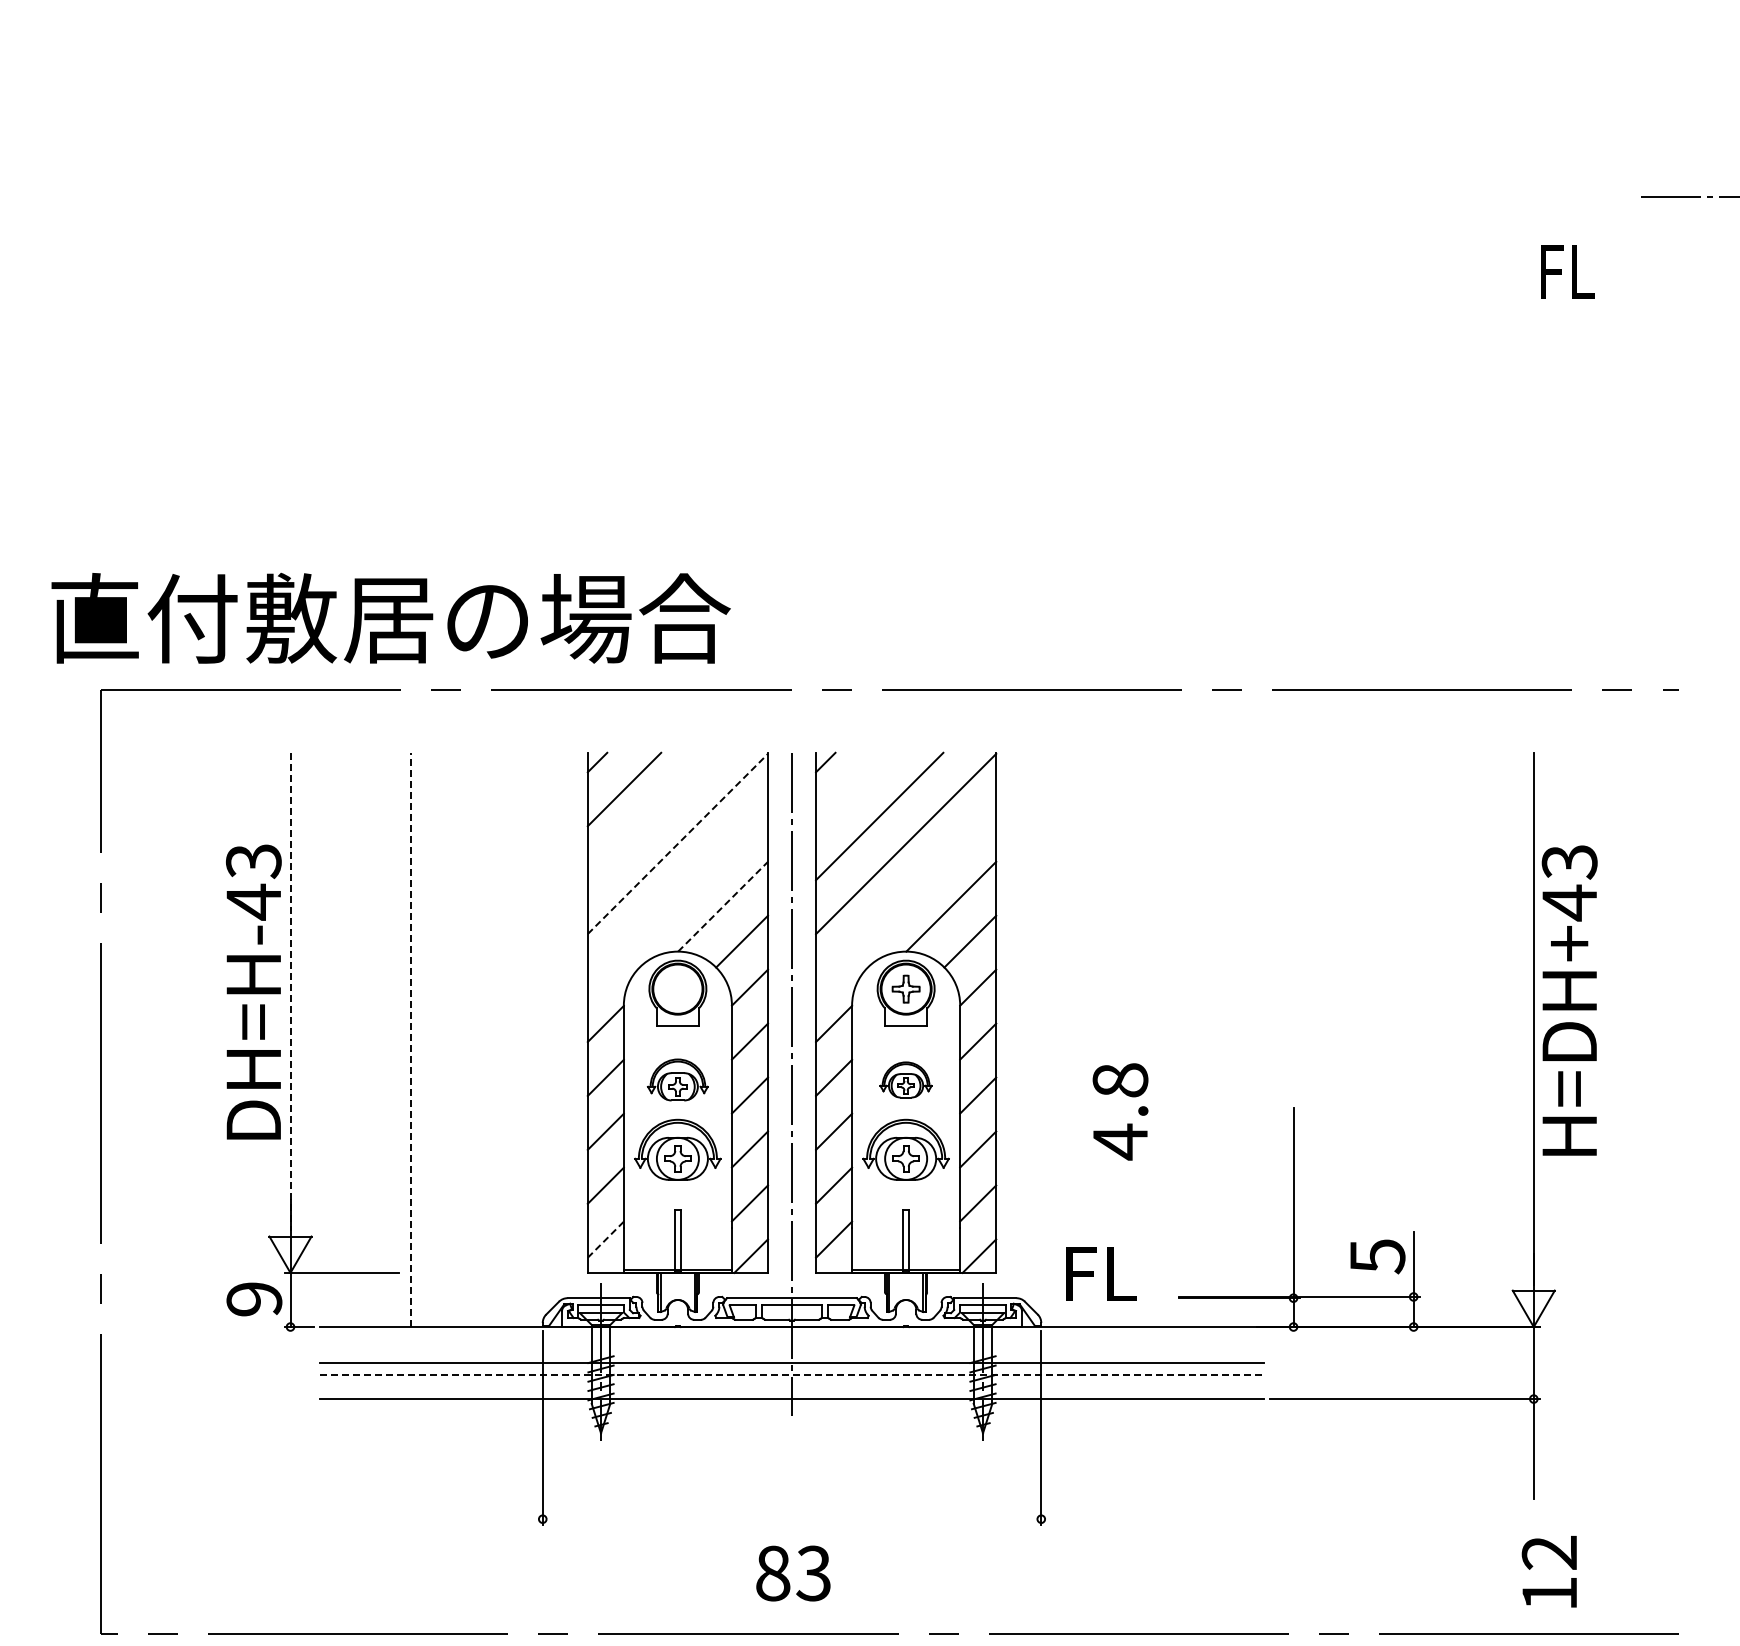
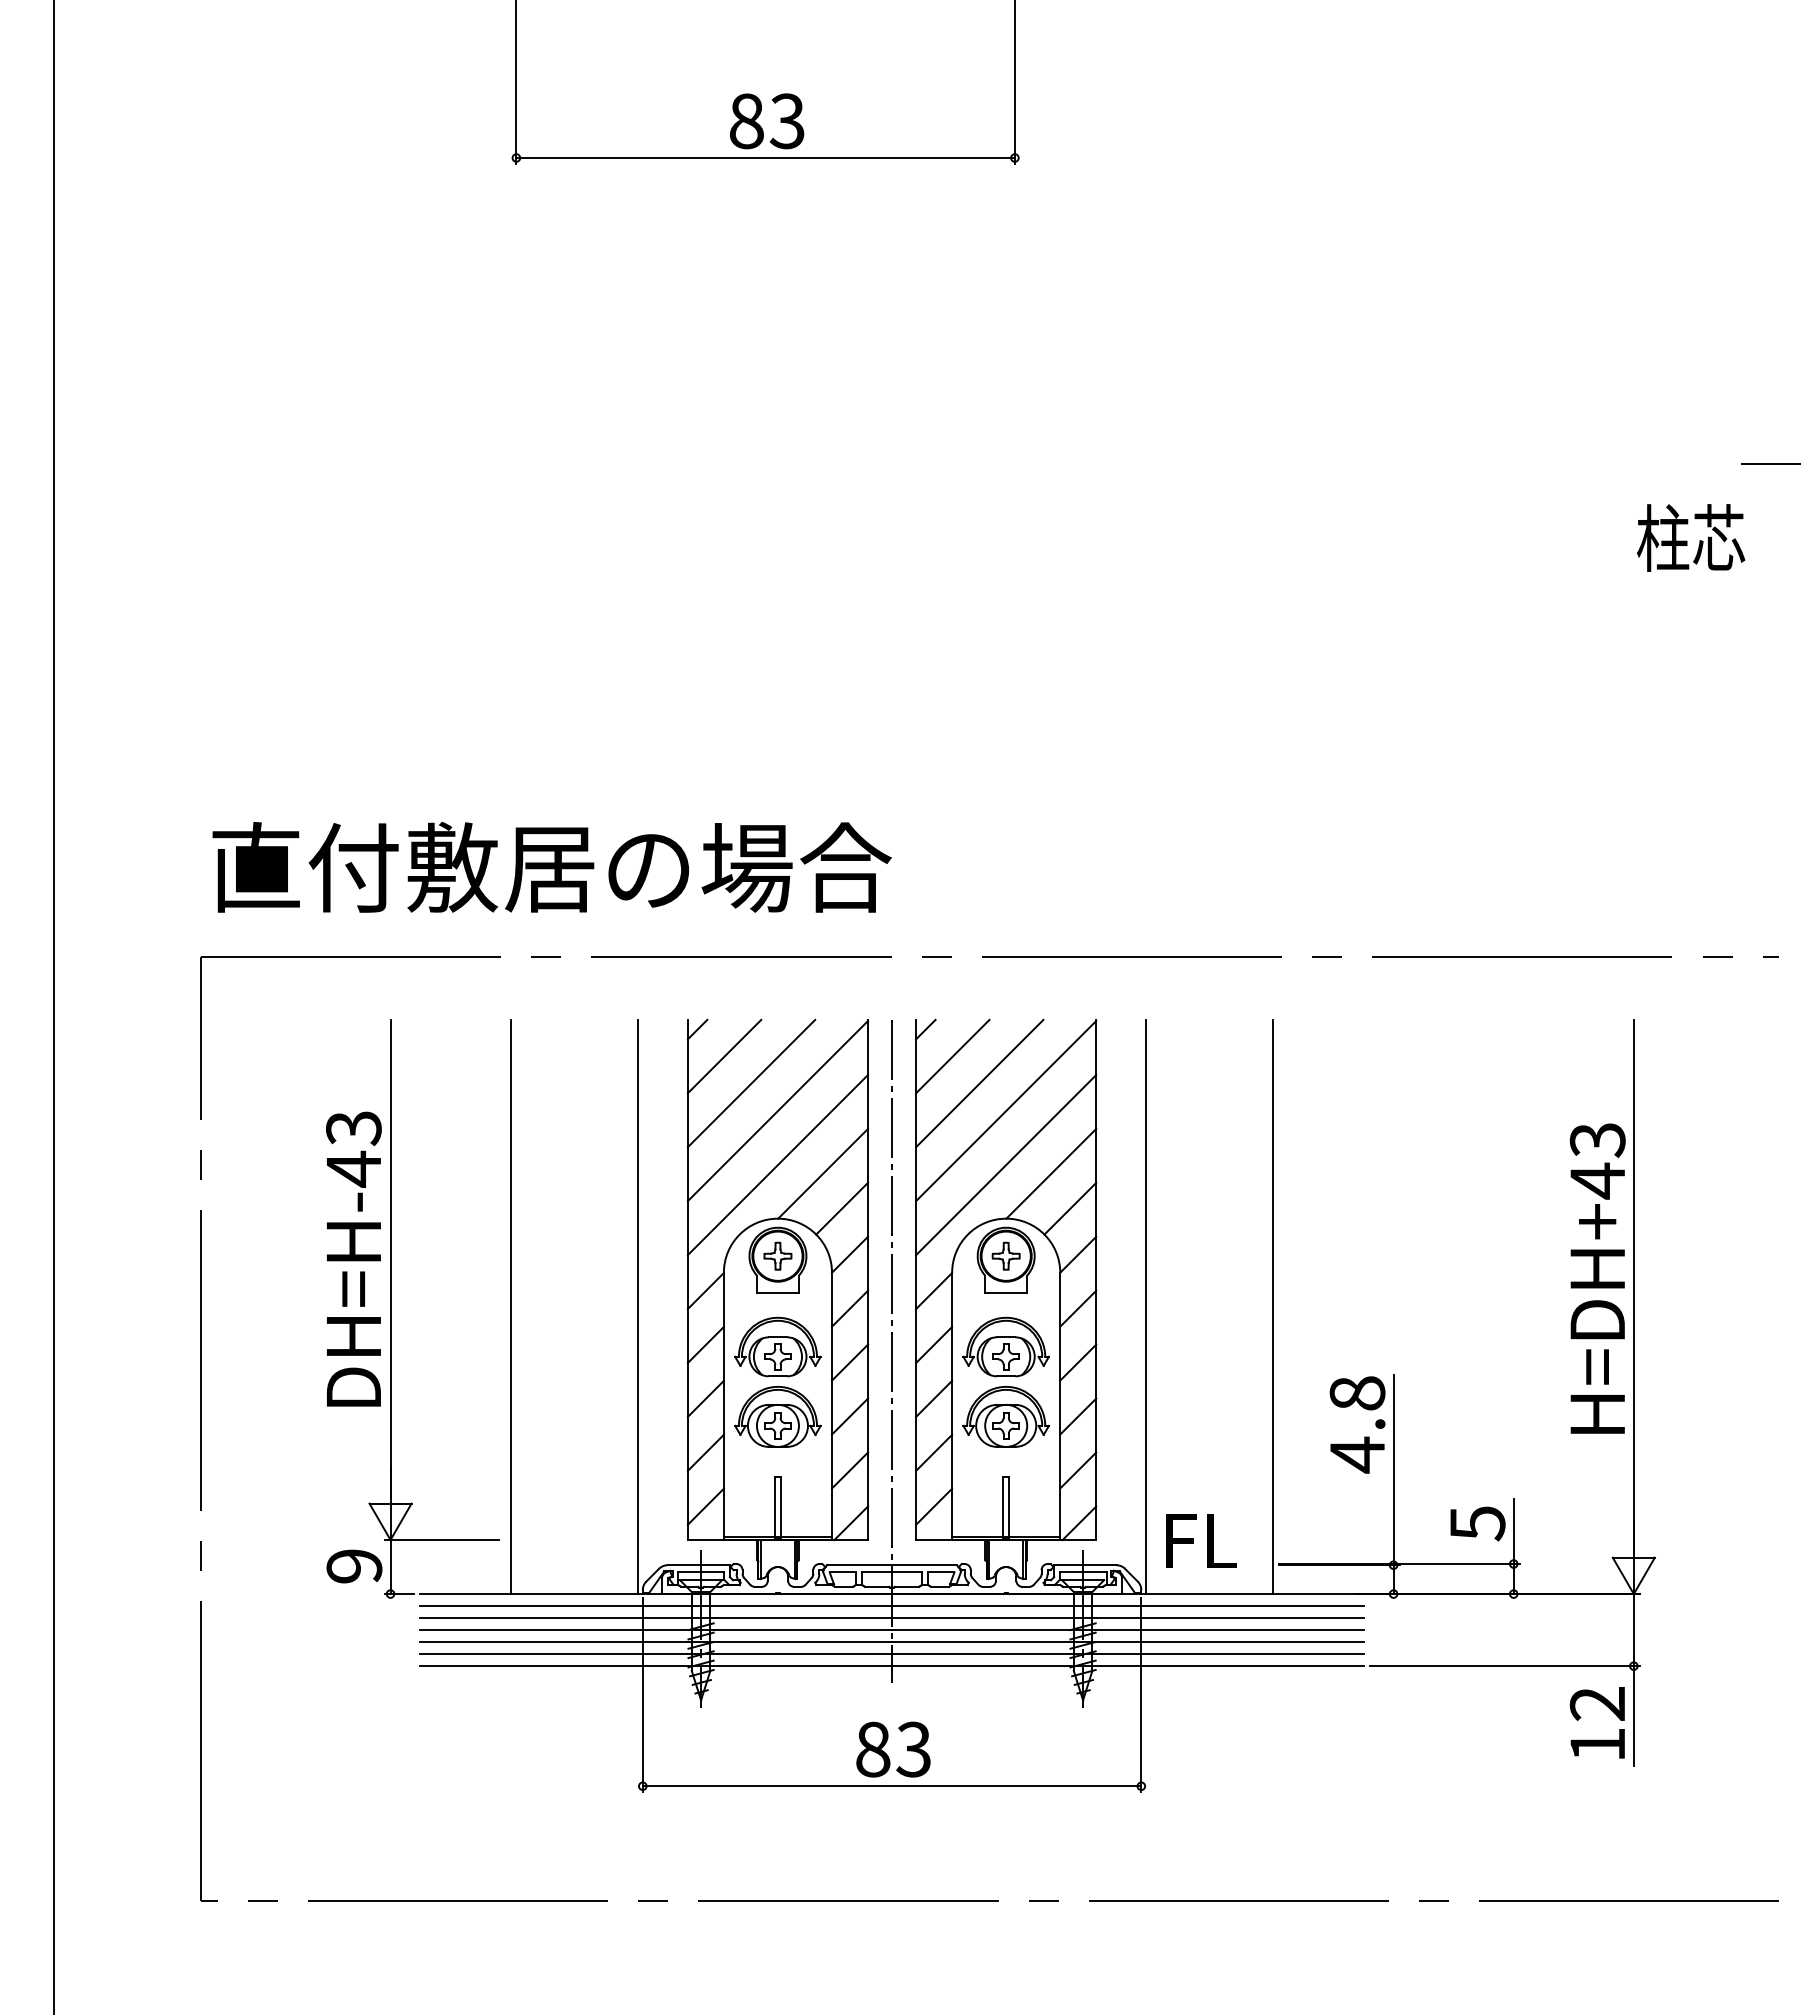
text: (1591, 270) -> (1691, 537), FL -> 柱芯
text: (390, 618) -> (551, 867), moved
line: (852, 789) -> (952, 1056), added
line: (651, 816) -> (751, 1083), added
line: (678, 843) -> (778, 1110), dashed -> solid
line: (677, 897) -> (777, 1164), added
line: (906, 897) -> (1006, 1164), added
line: (723, 906) -> (823, 1173), dashed -> solid
part: (677, 988) -> (777, 1255), added
line: (290, 992) -> (390, 1259), dashed -> solid
text: (1569, 1000) -> (1597, 1278), moved
line: (410, 1039) -> (510, 1306), dashed -> solid
line: (538, 1039) -> (638, 1306), added
line: (1046, 1039) -> (1146, 1306), added
line: (1173, 1039) -> (1273, 1306), added
part: (677, 1079) -> (777, 1346), size x1.43
part: (905, 1079) -> (1005, 1346), size x1.67
text: (1120, 1111) -> (1357, 1424), moved
line: (605, 1239) -> (705, 1506), dashed -> solid
line: (791, 1339) -> (891, 1606), added
line: (791, 1351) -> (891, 1618), added
line: (791, 1375) -> (891, 1642), dashed -> solid
line: (791, 1387) -> (891, 1654), added
line: (791, 1519) -> (891, 1786), added
text: (1548, 1571) -> (1596, 1722), moved
text: (793, 1573) -> (893, 1749), moved

